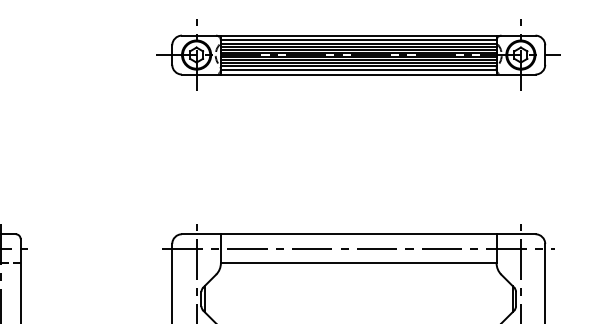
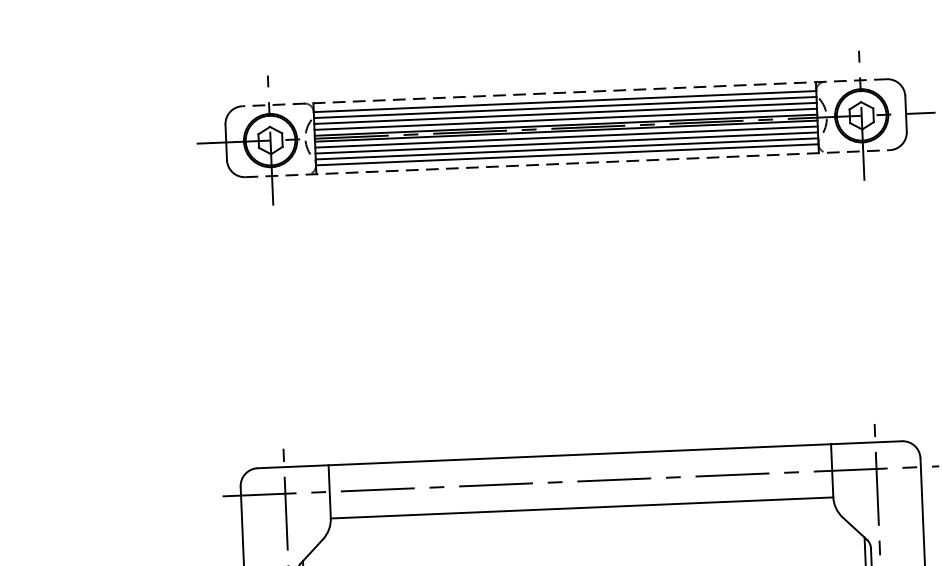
line: (358, 35) -> (564, 92), solid -> dashed
line: (358, 74) -> (567, 163), solid -> dashed

